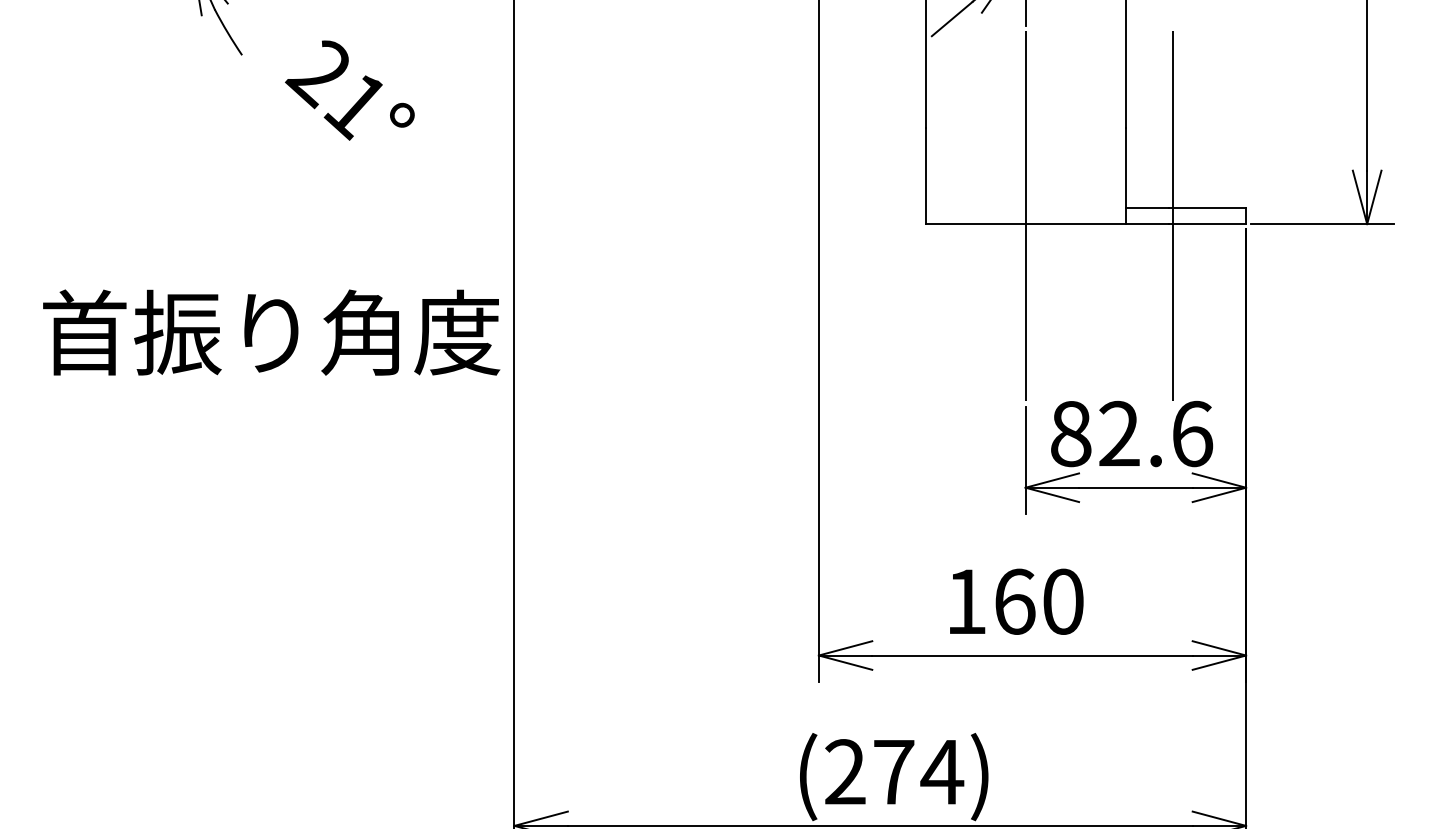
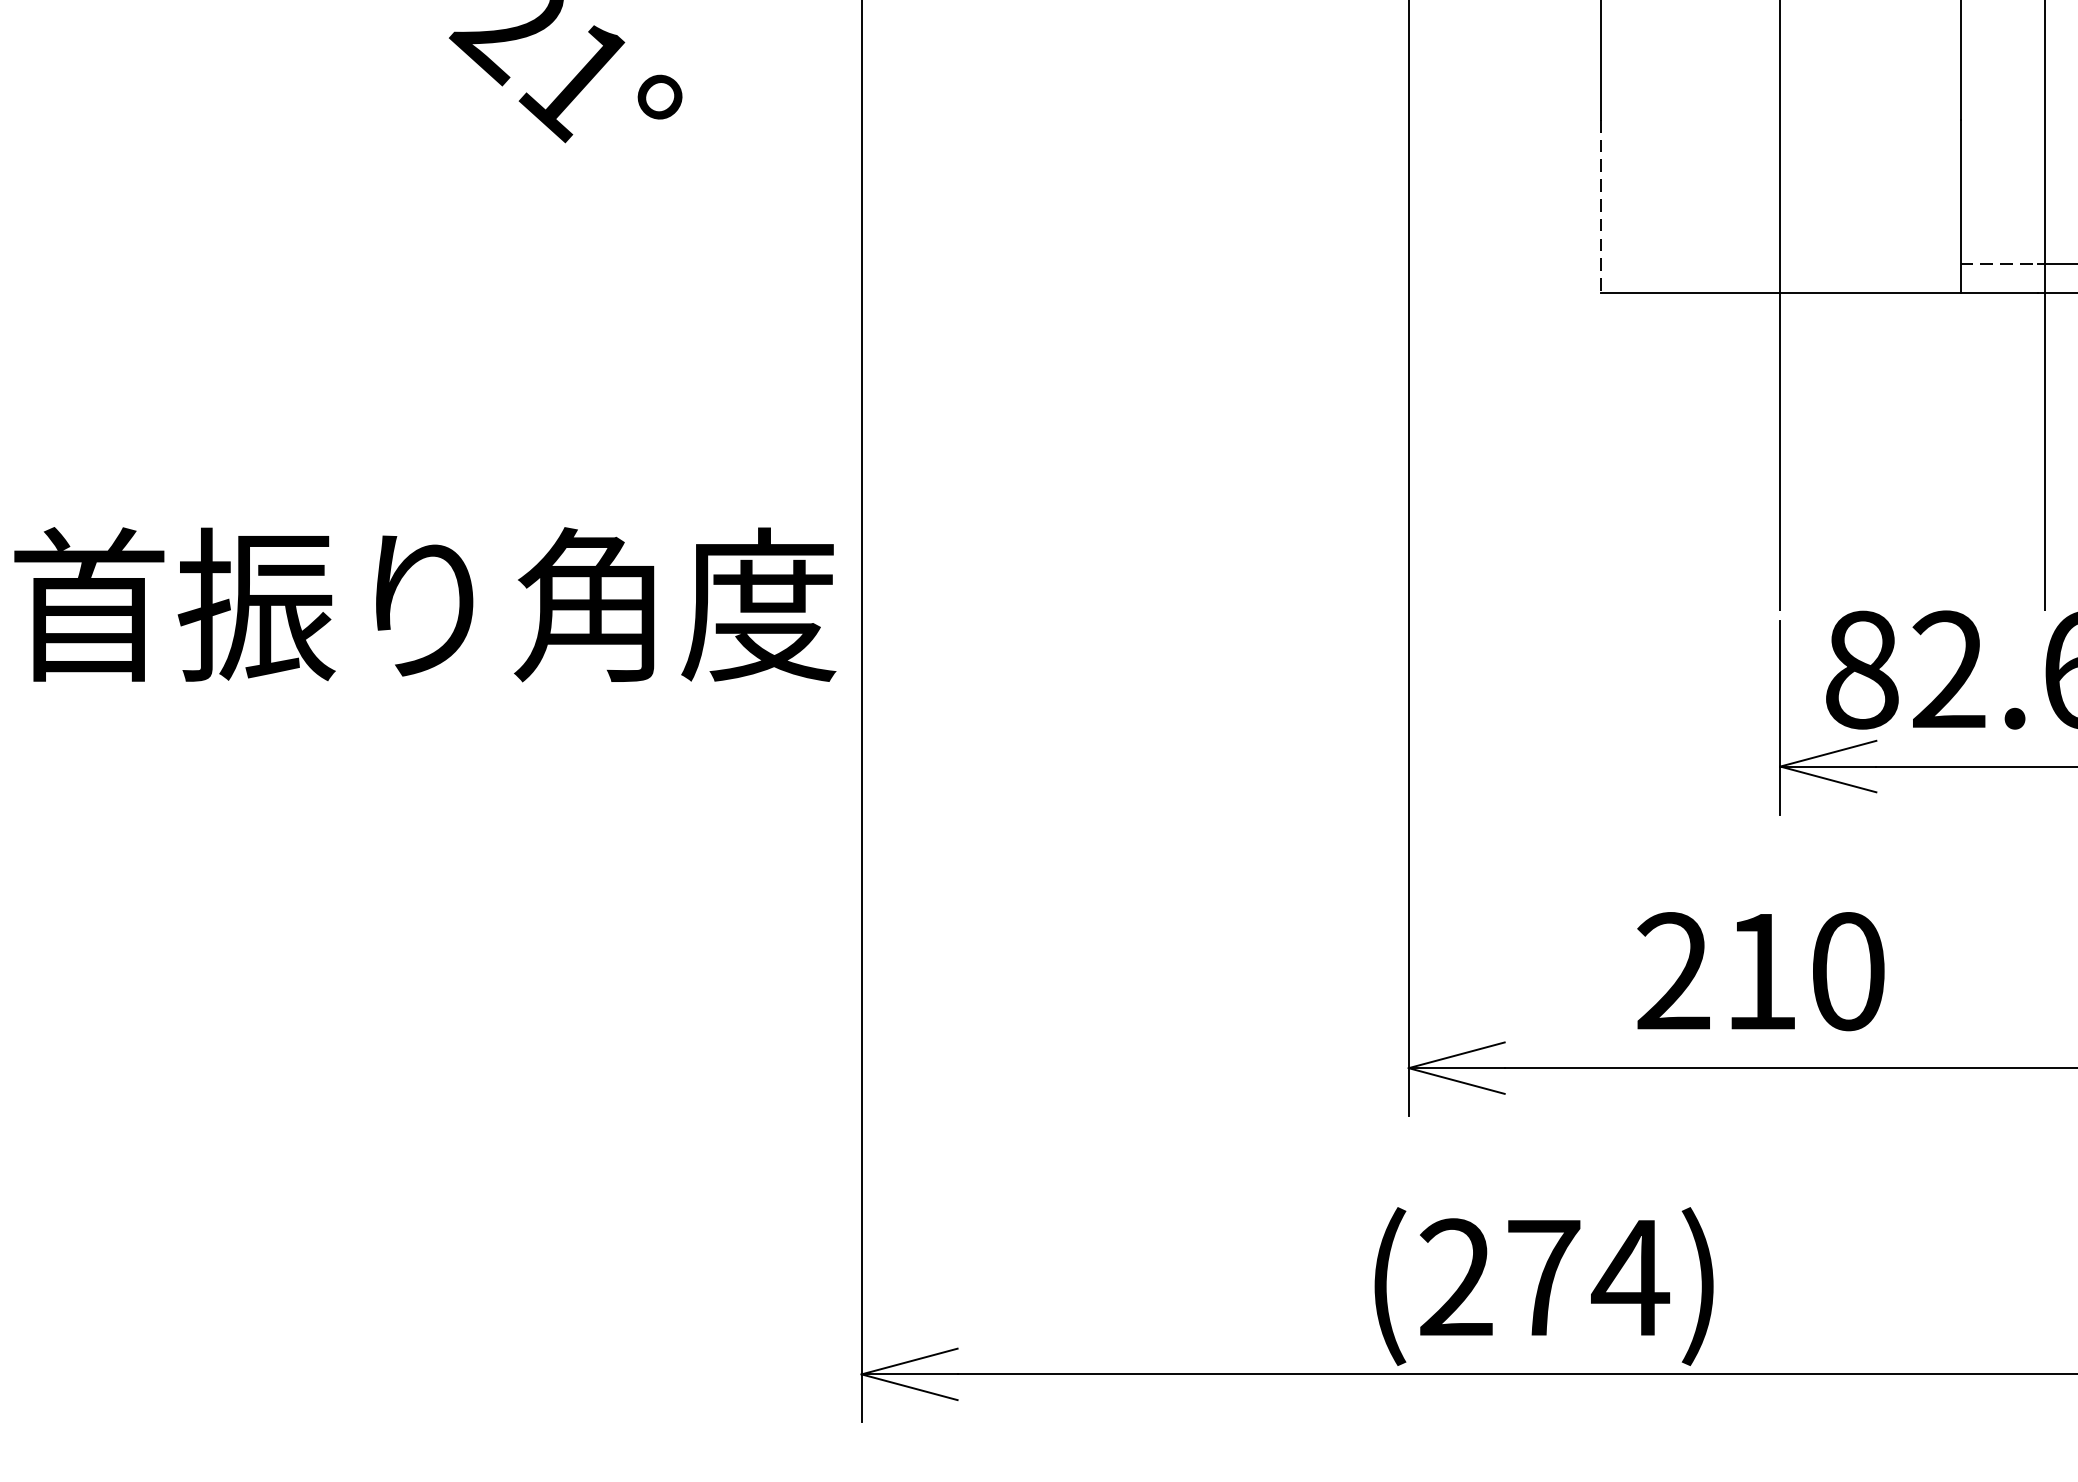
line: (925, 176) -> (1600, 207), solid -> dashed
line: (1147, 208) -> (1999, 264), solid -> dashed
text: (271, 332) -> (424, 604), moved
text: (990, 601) -> (1717, 971), 160 -> 210

